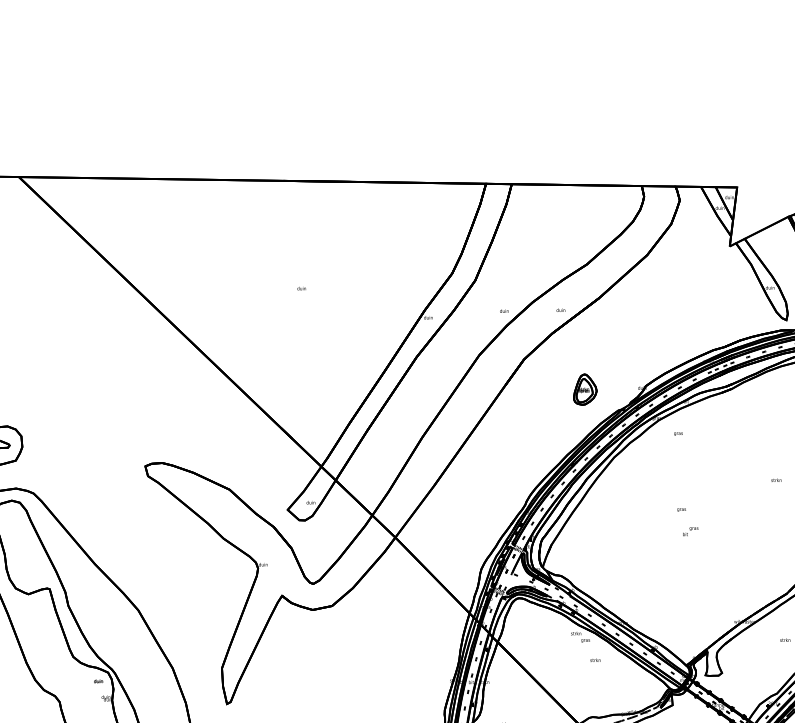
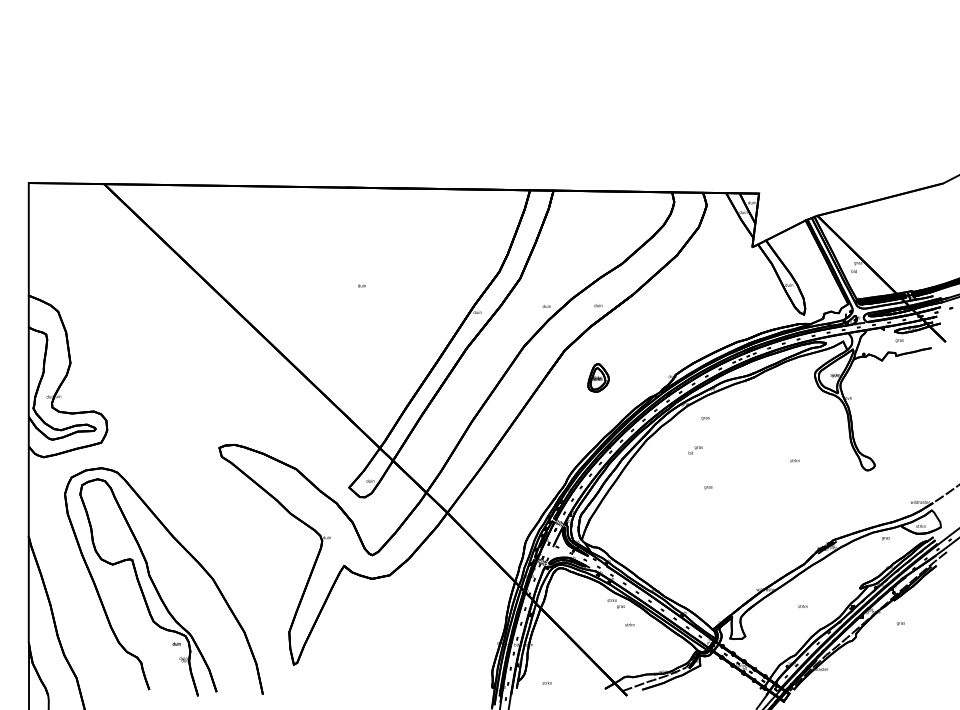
part: (585, 389) -> (598, 377), moved
text: (690, 531) -> (695, 450), moved

